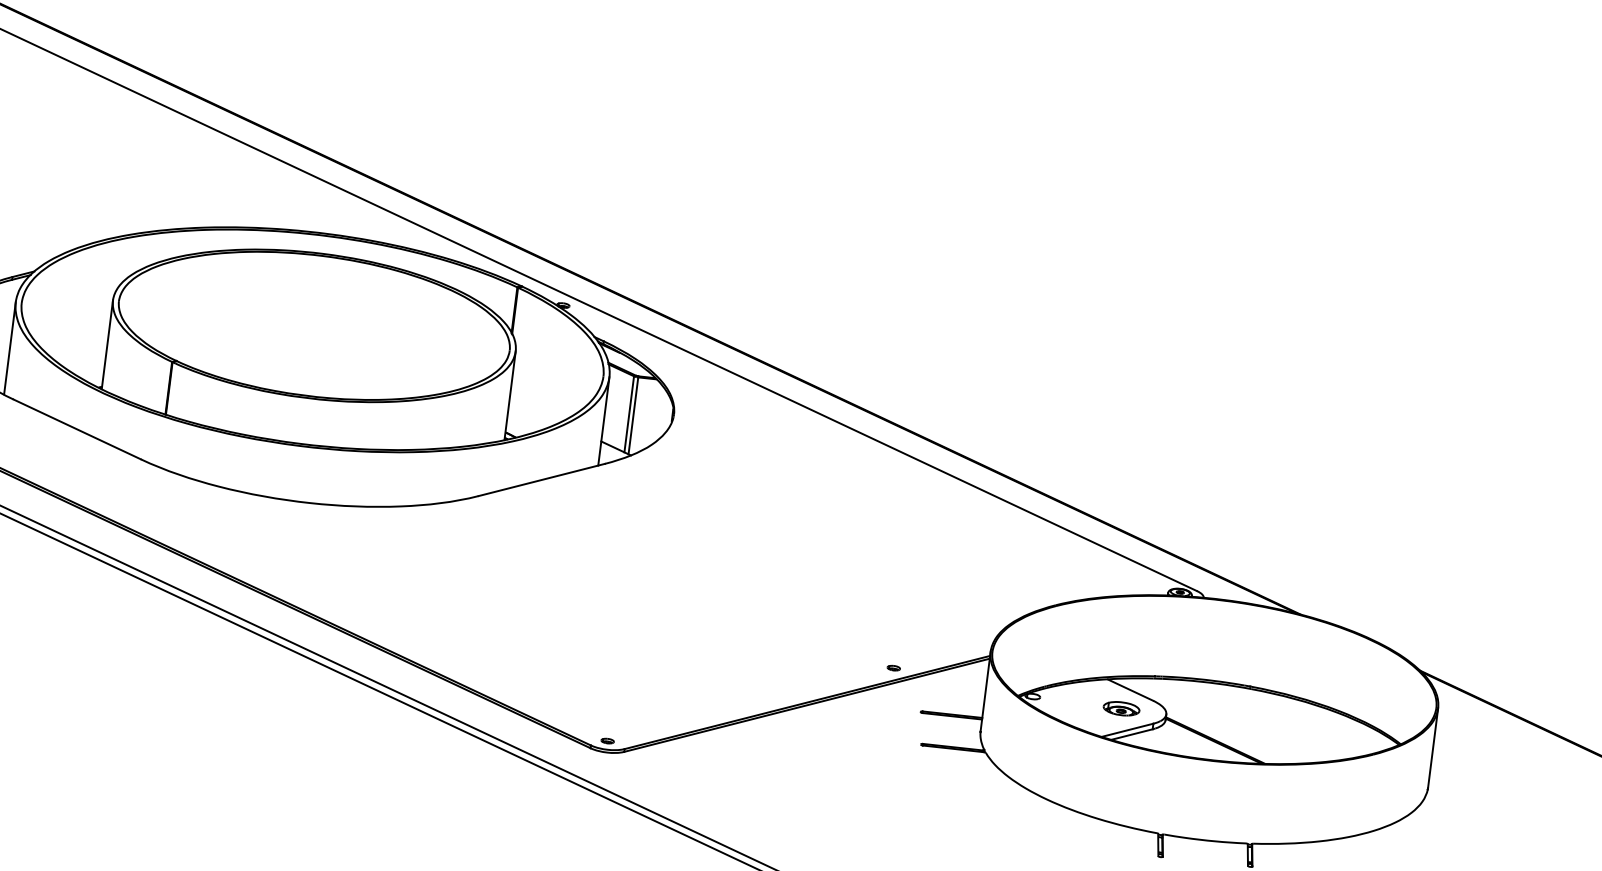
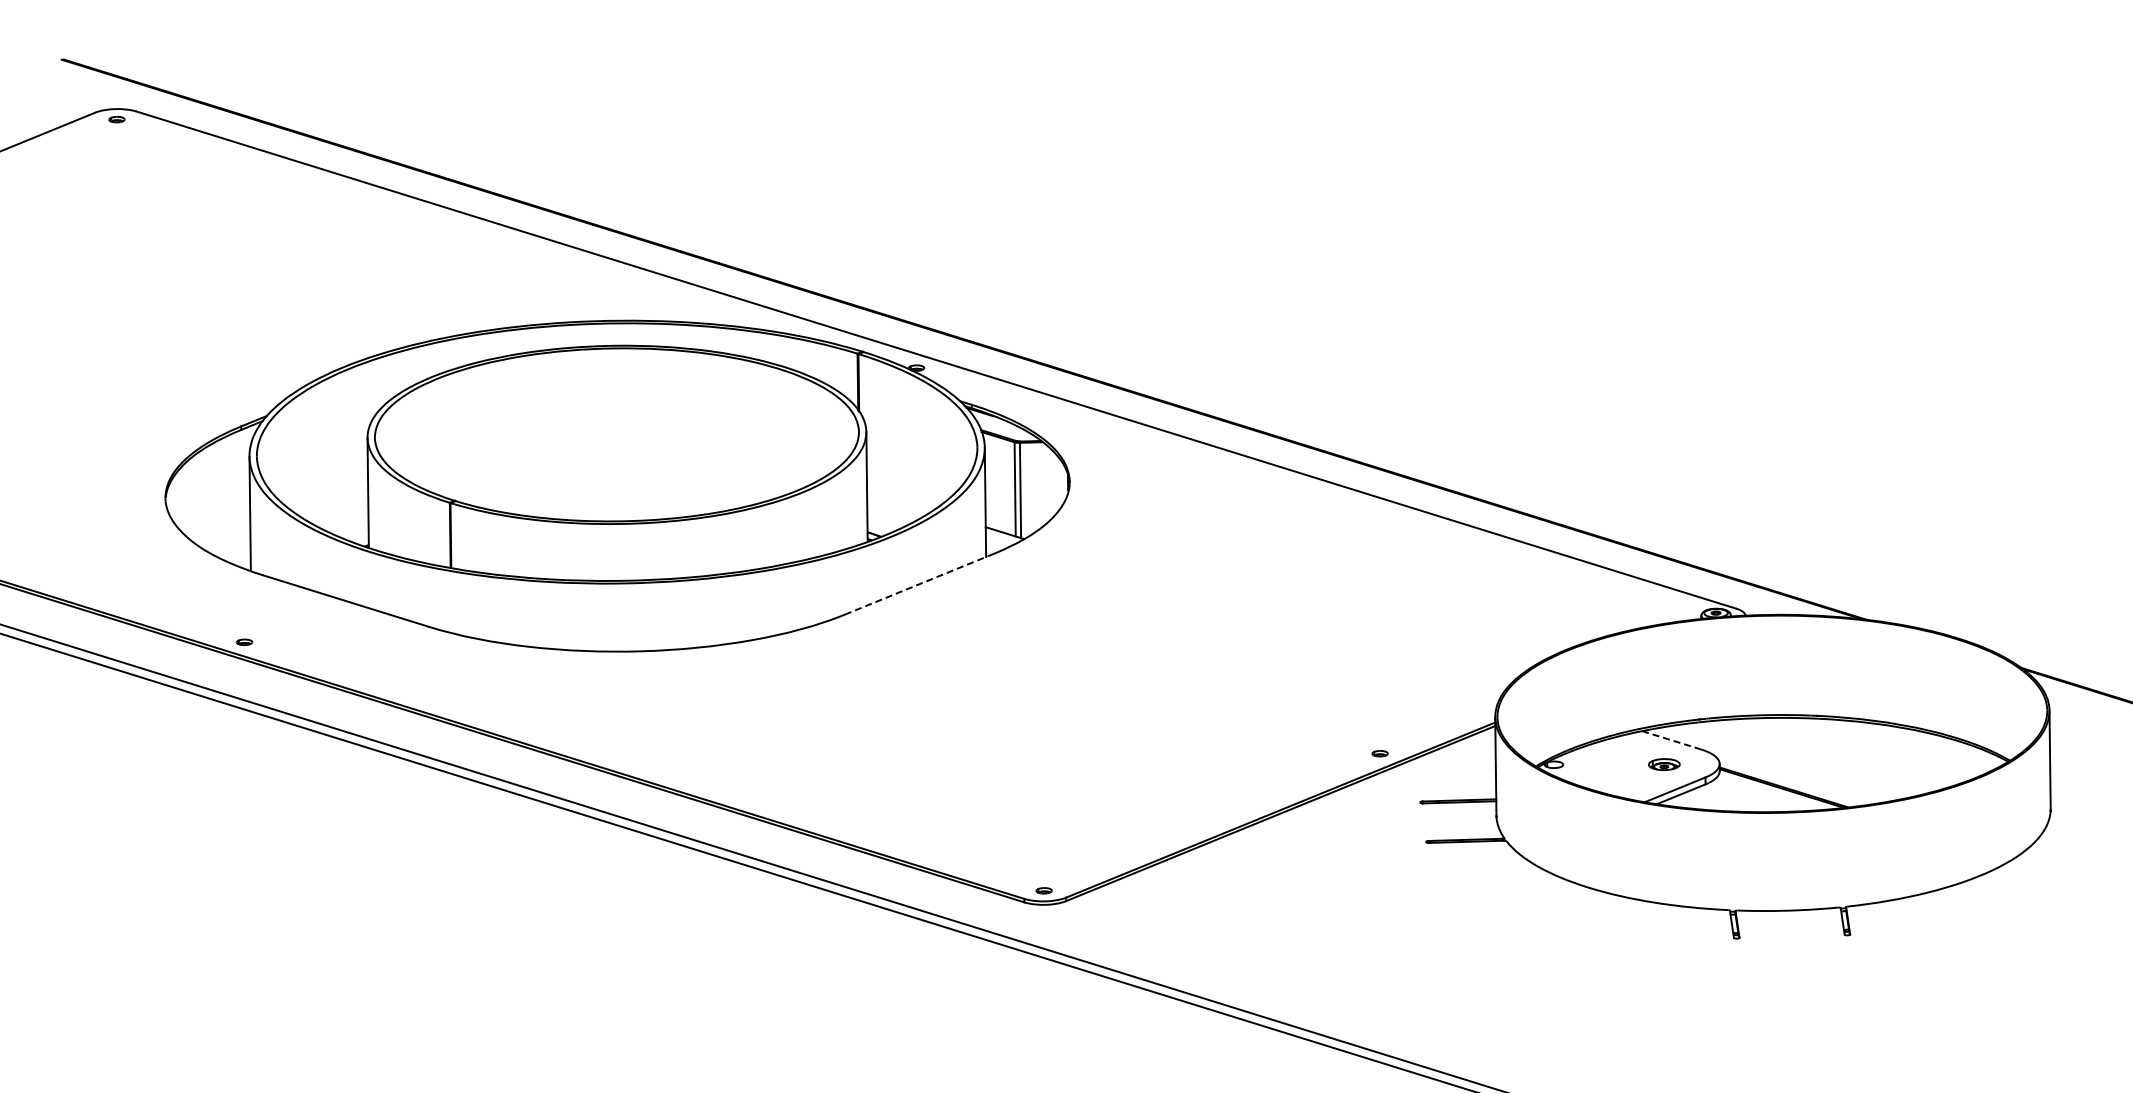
line: (541, 480) -> (919, 584), solid -> dashed
line: (1130, 690) -> (1672, 740), solid -> dashed
part: (1121, 708) -> (1664, 764), size x0.7

